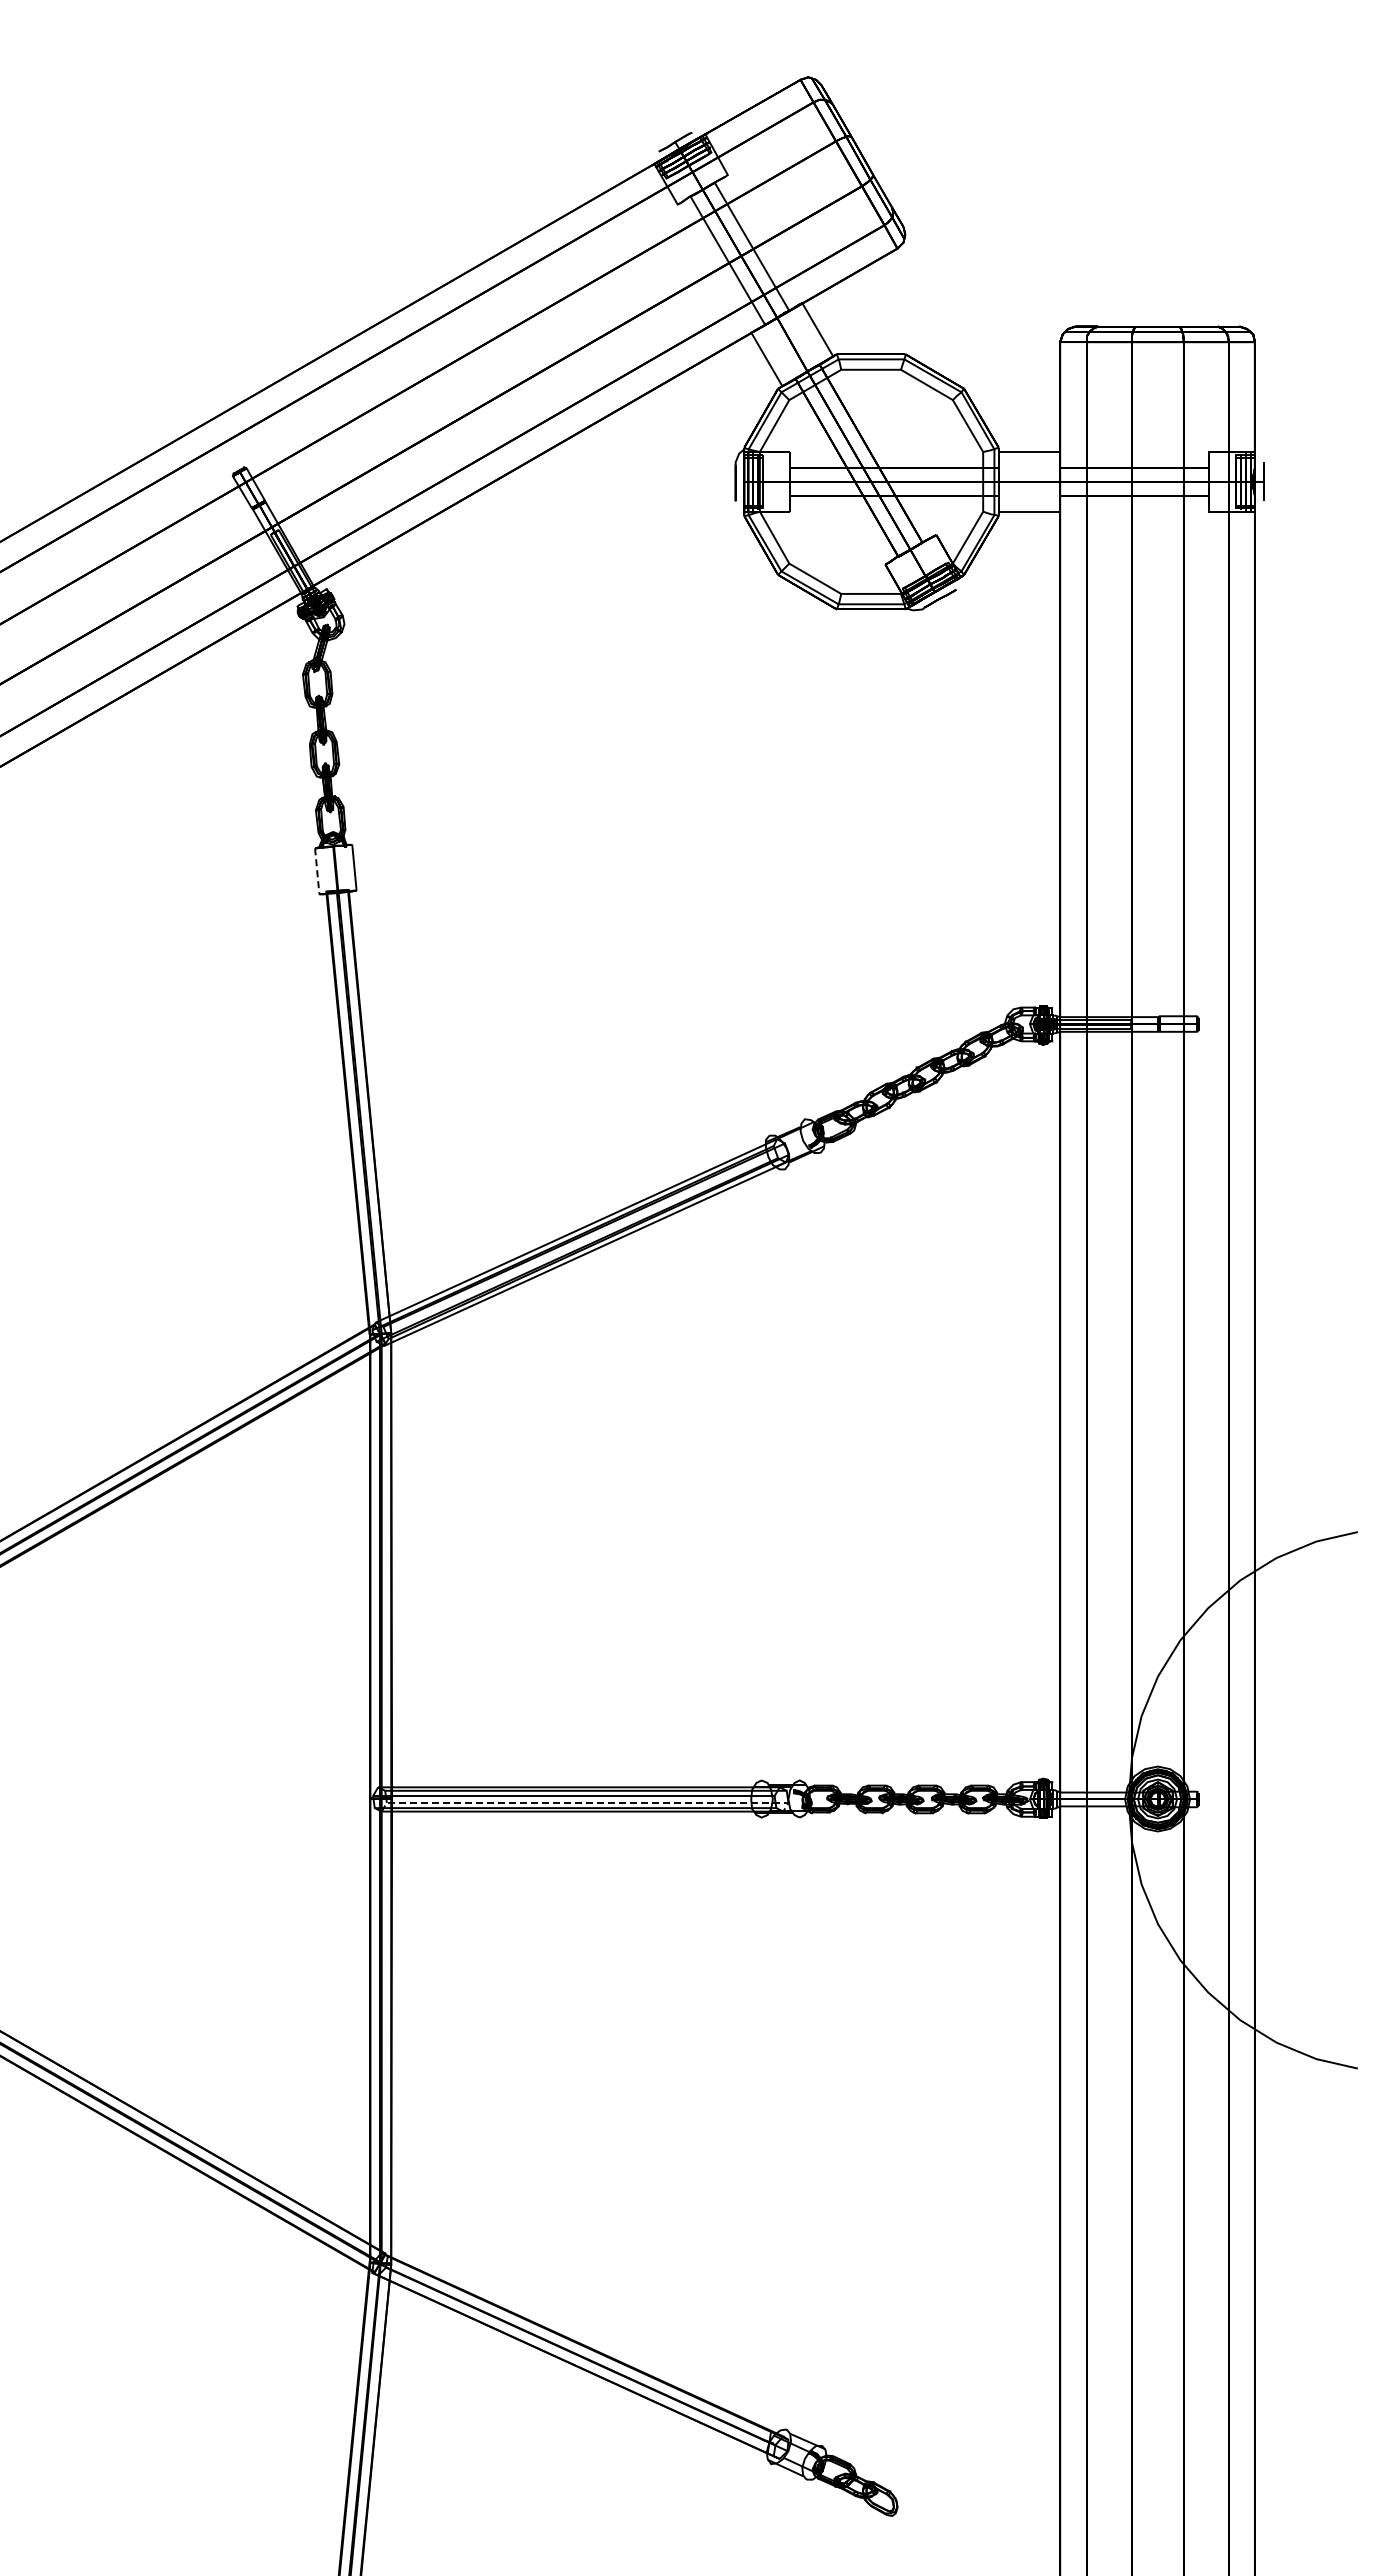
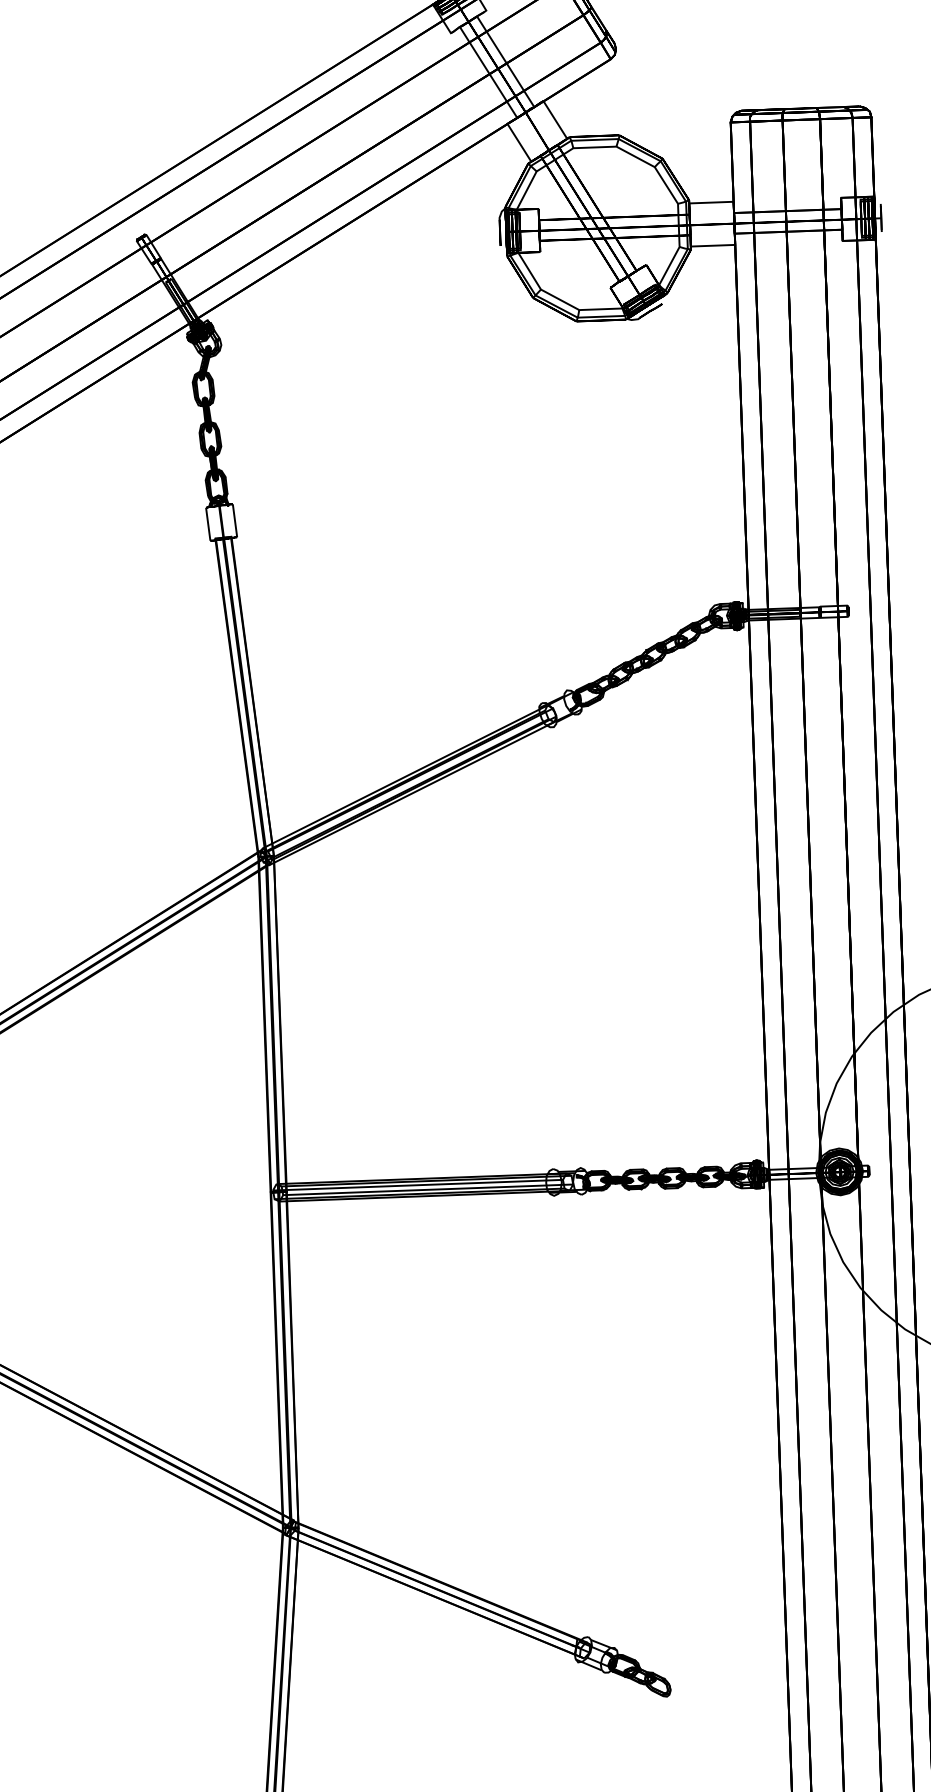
line: (317, 871) -> (208, 524), dashed -> solid
line: (587, 1802) -> (428, 1189), dashed -> solid

